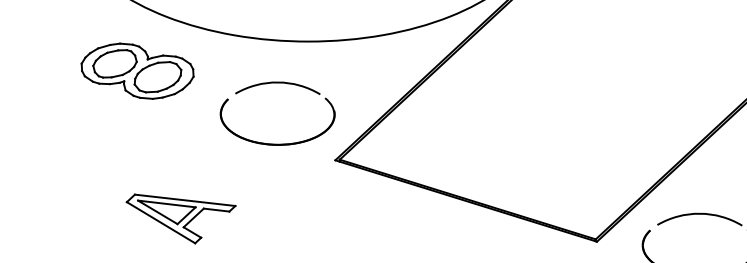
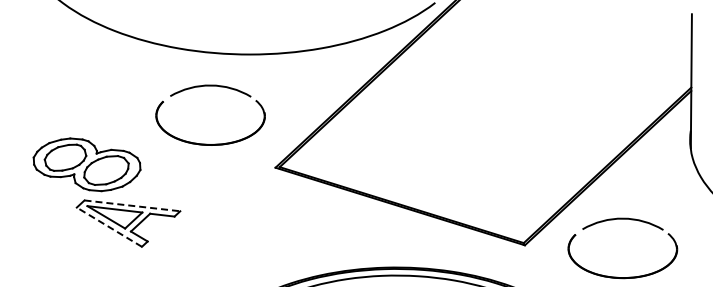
part: (137, 70) -> (86, 164), moved
part: (277, 83) -> (210, 86), moved
line: (185, 199) -> (132, 205), solid -> dashed
line: (160, 221) -> (108, 226), solid -> dashed

